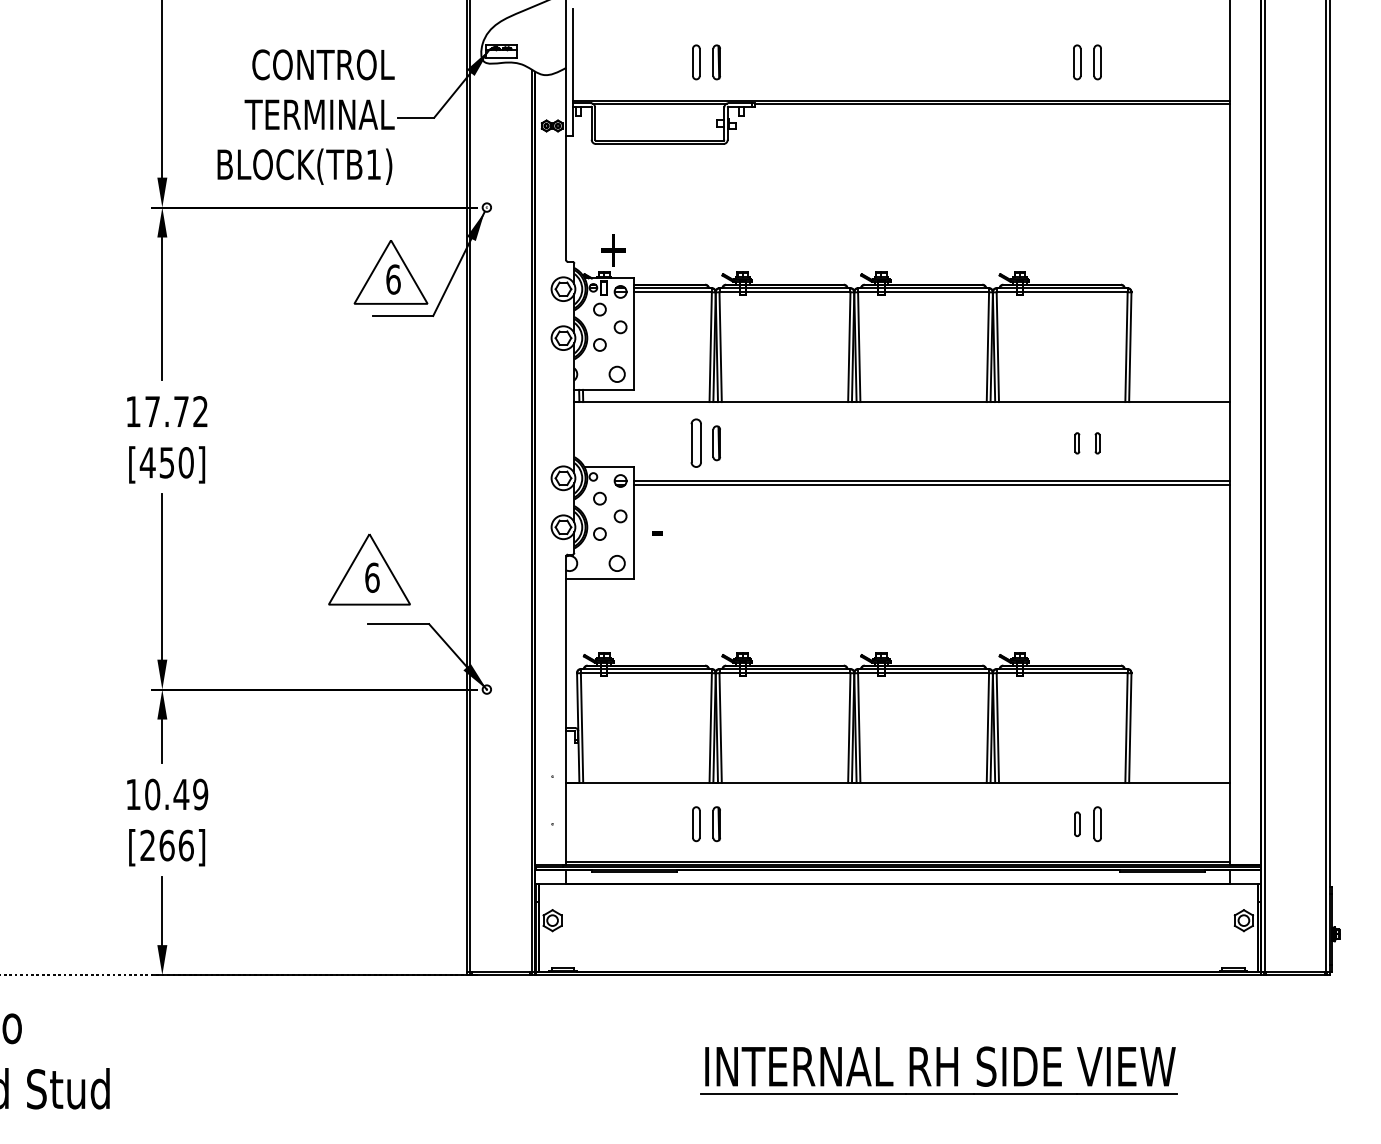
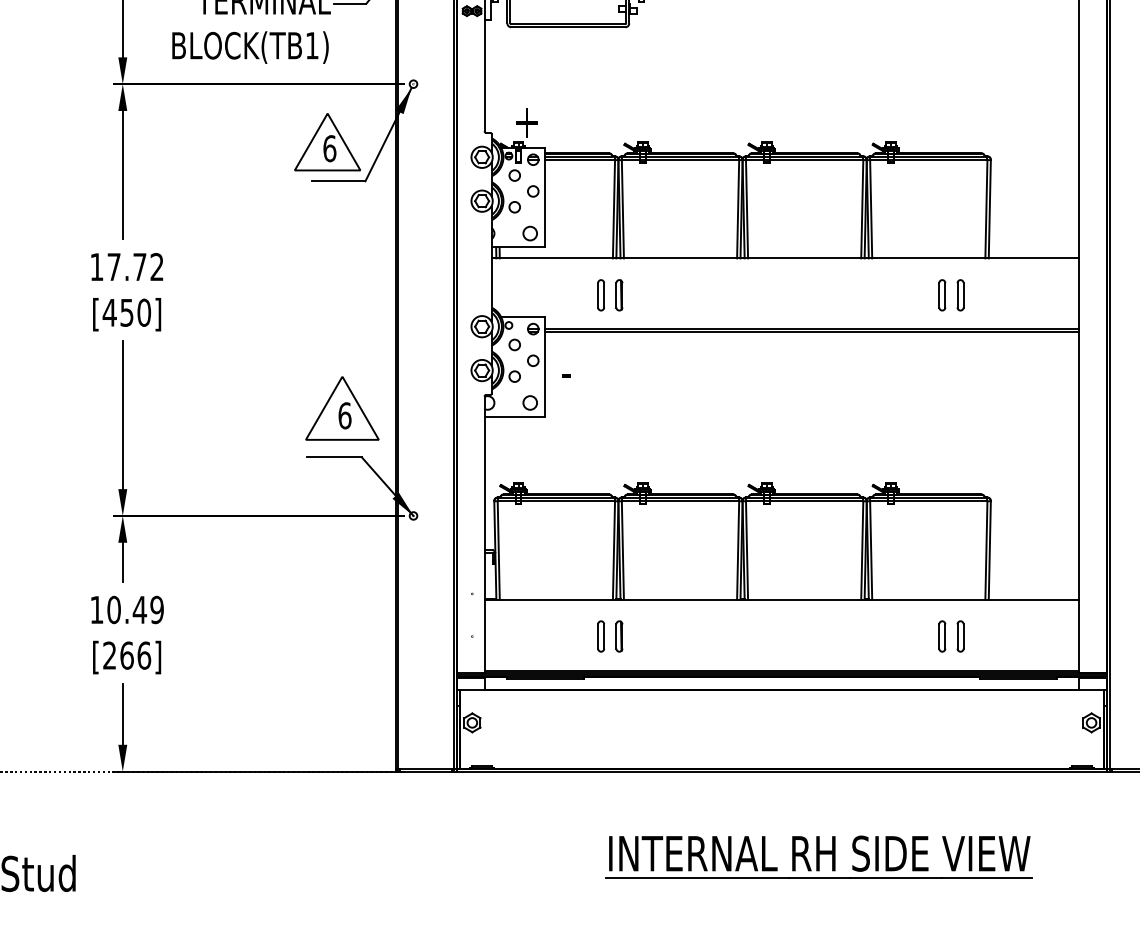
part: (696, 443) -> (601, 295), size x0.71
part: (1077, 443) -> (942, 295), size x1.67
part: (1097, 443) -> (960, 295), size x1.67
part: (369, 569) -> (342, 408), moved
part: (1077, 824) -> (942, 636), size x1.43

